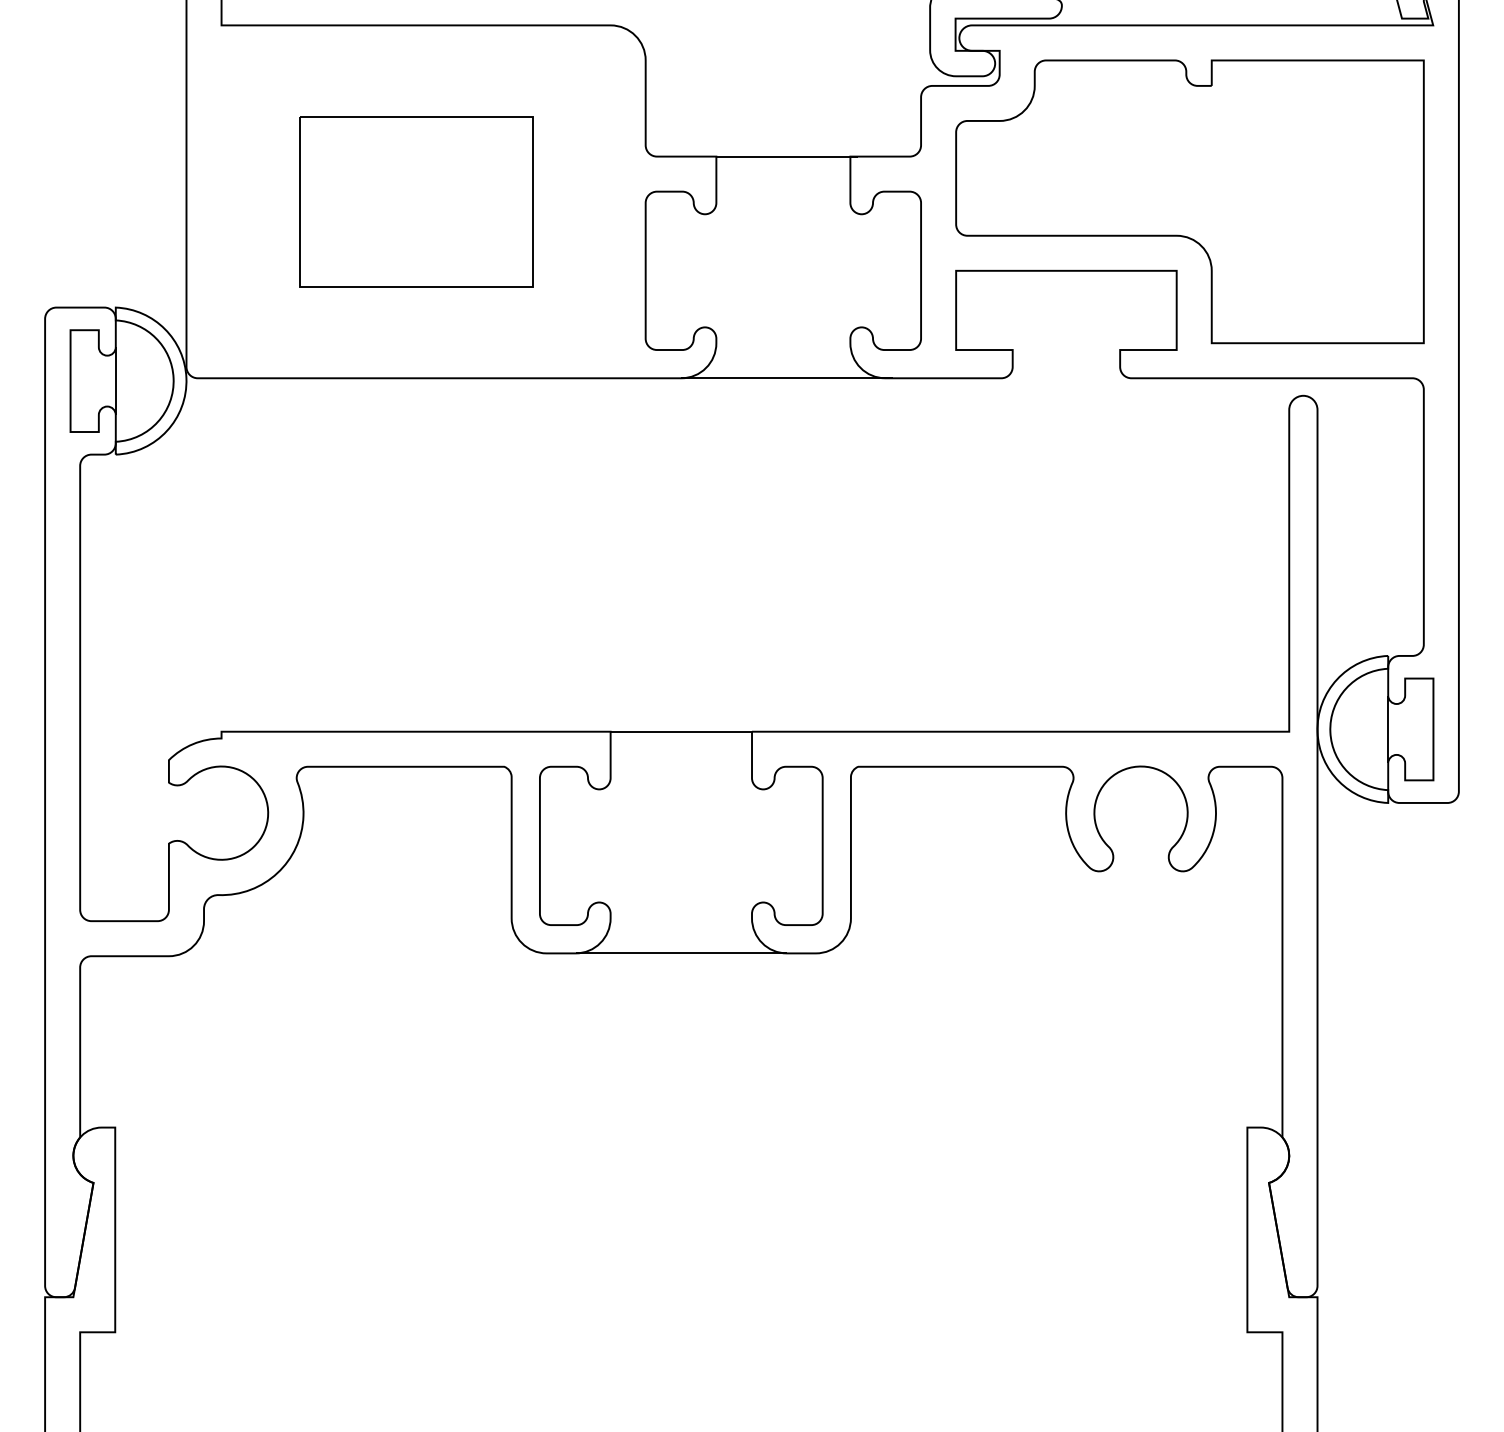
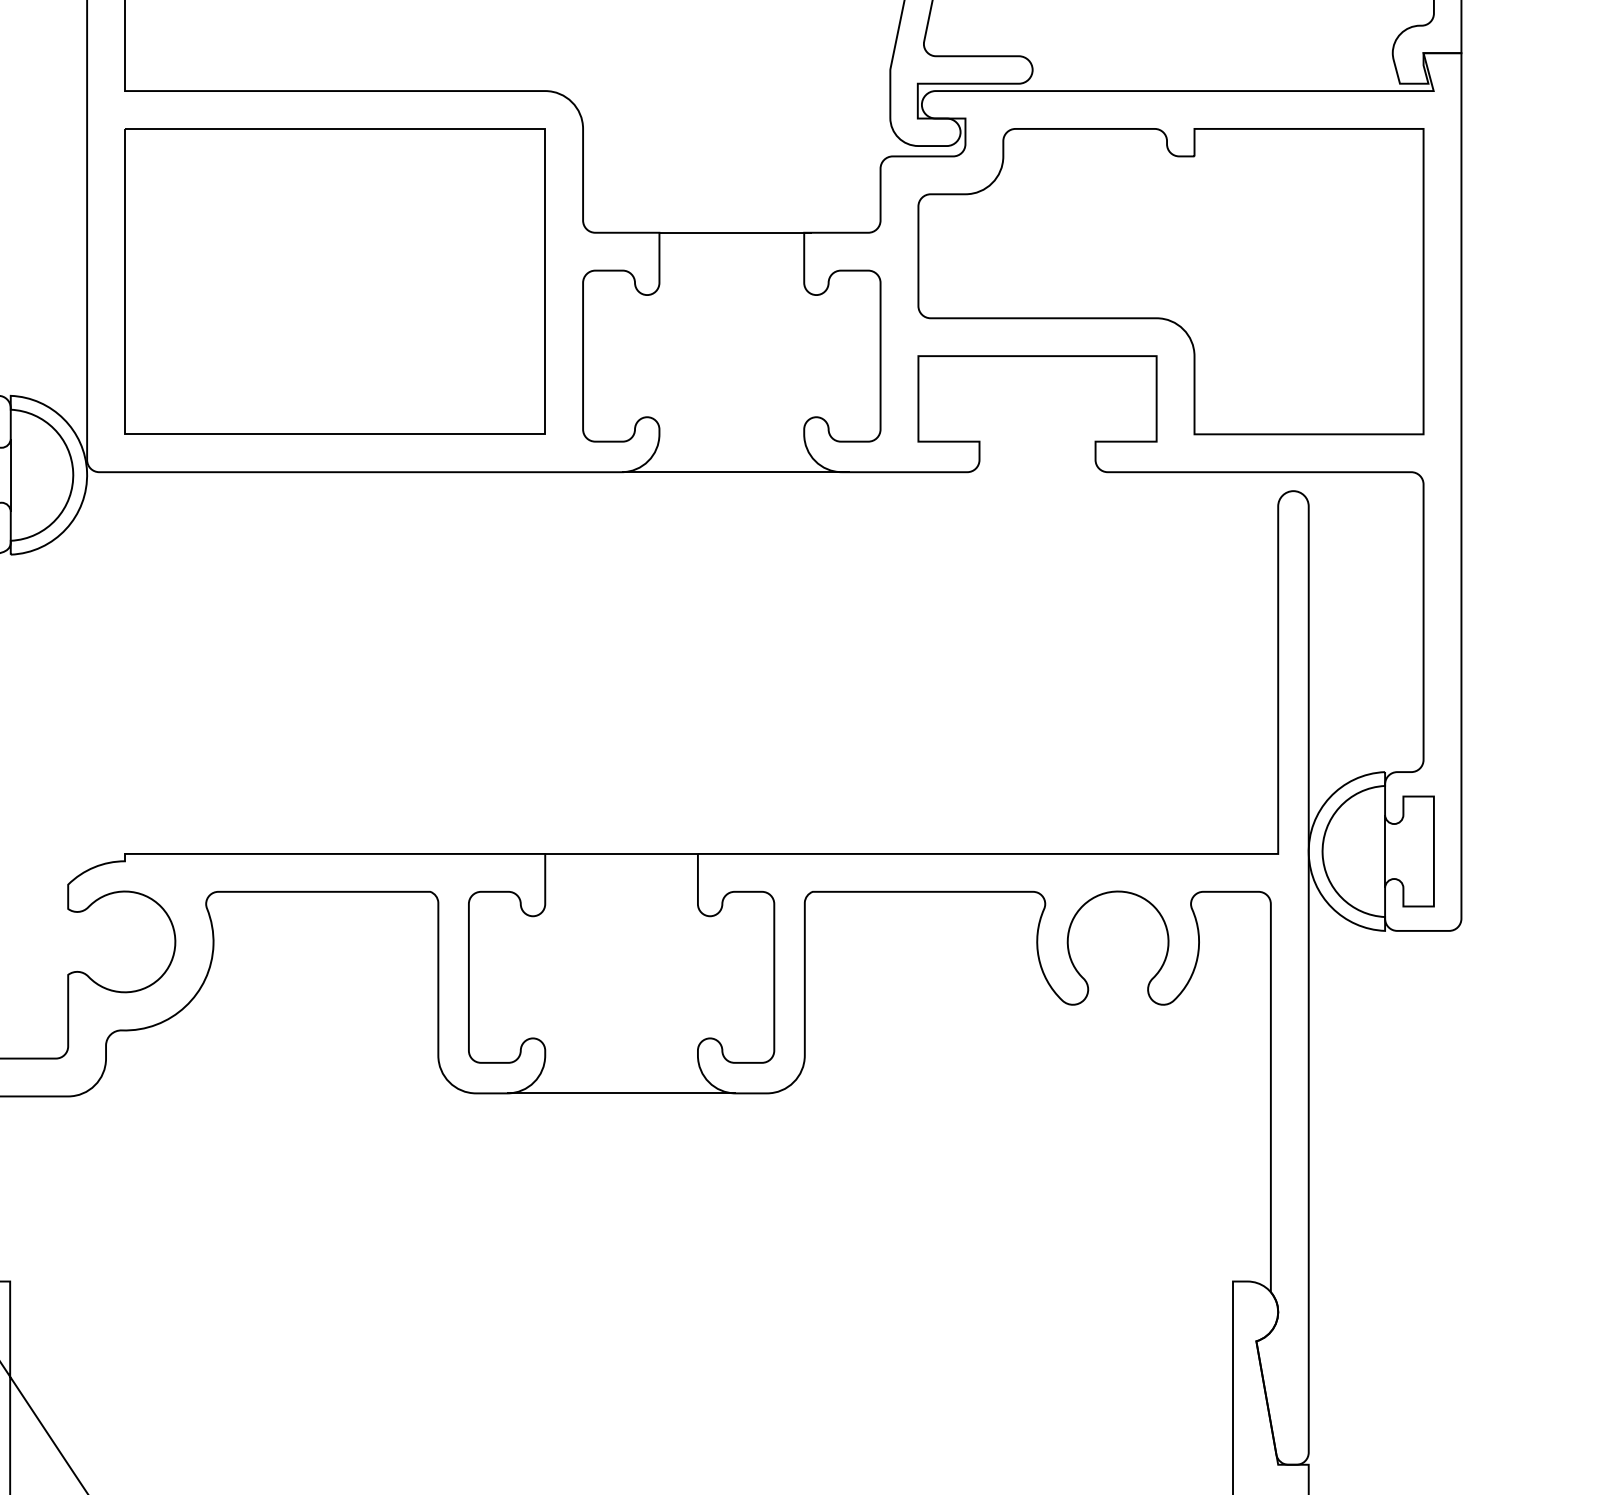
part: (416, 201) -> (335, 281), size x1.67

